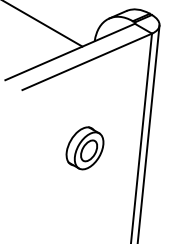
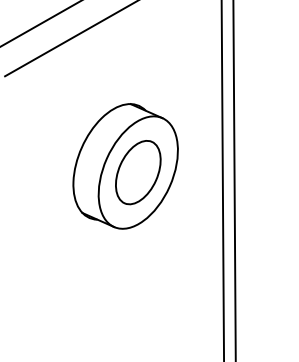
part: (84, 148) -> (124, 166), size x1.67

